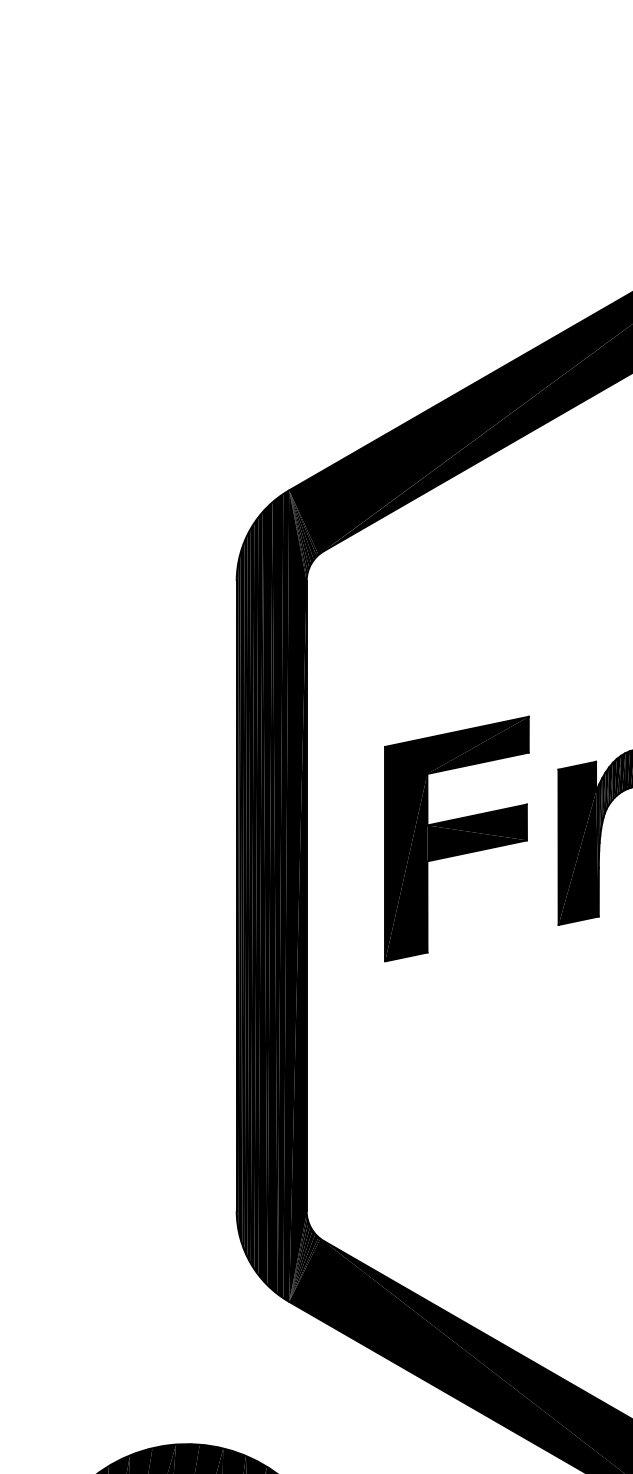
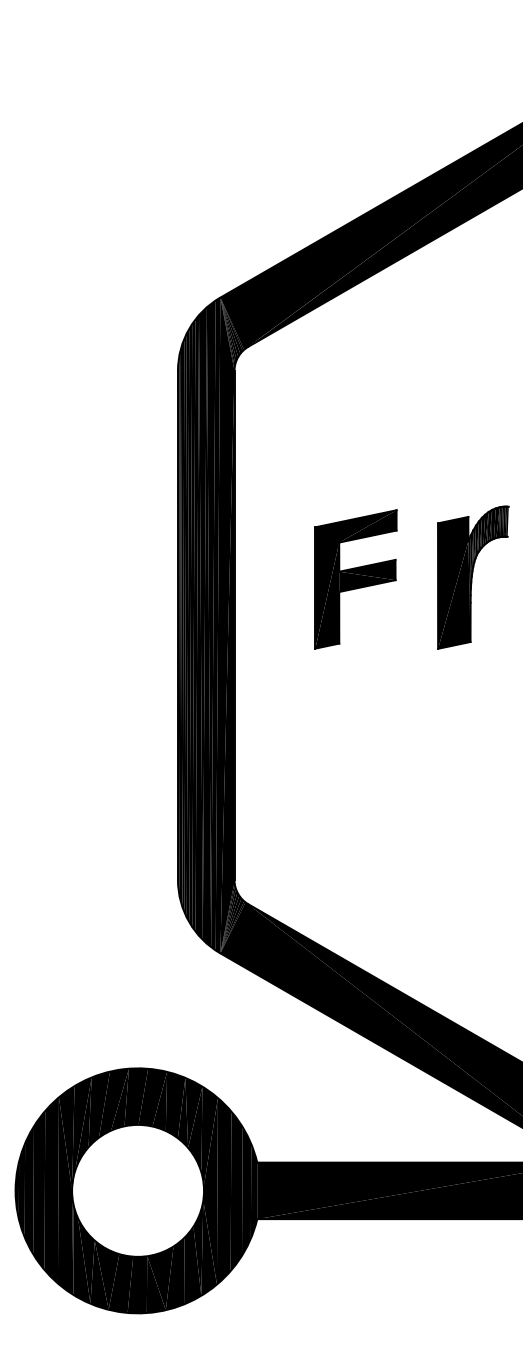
part: (456, 839) -> (355, 579), size x0.7

